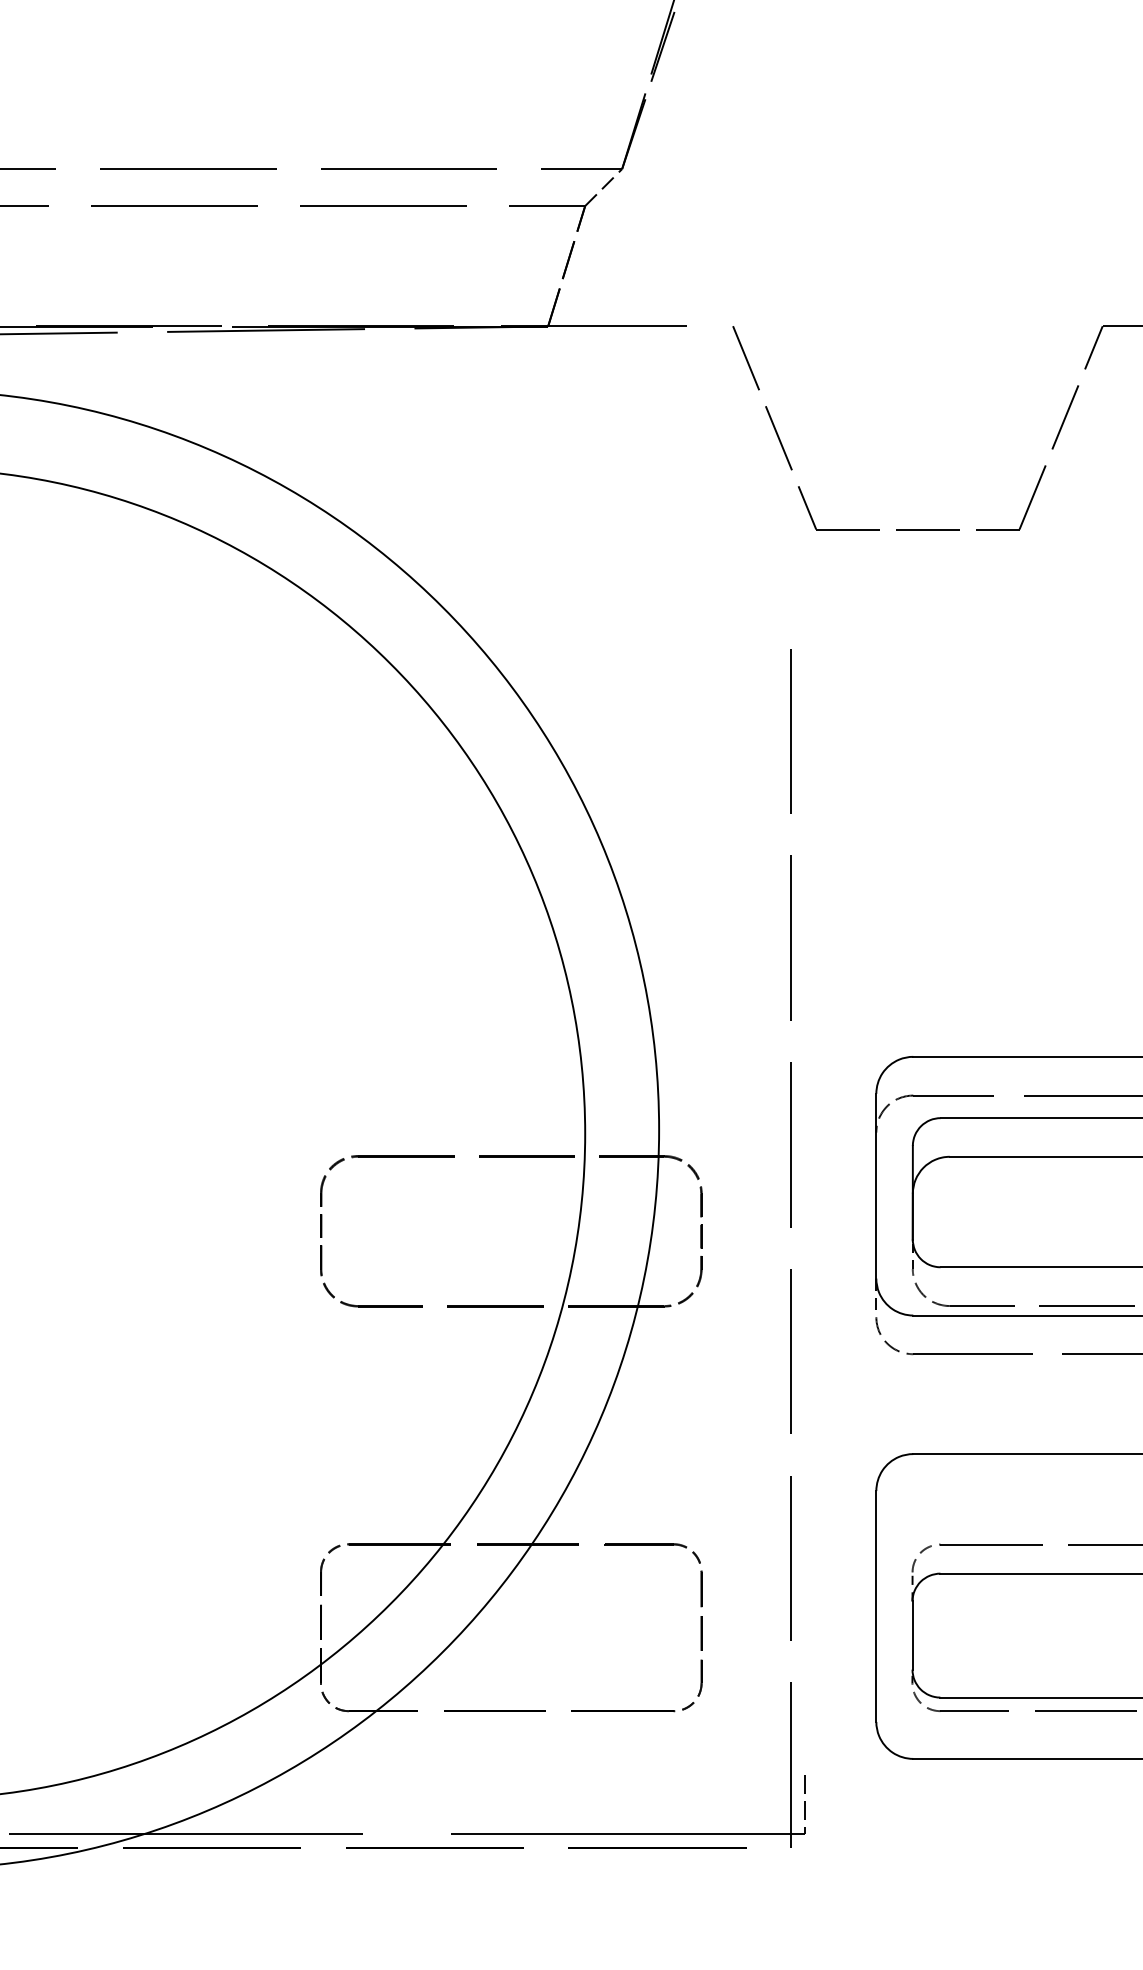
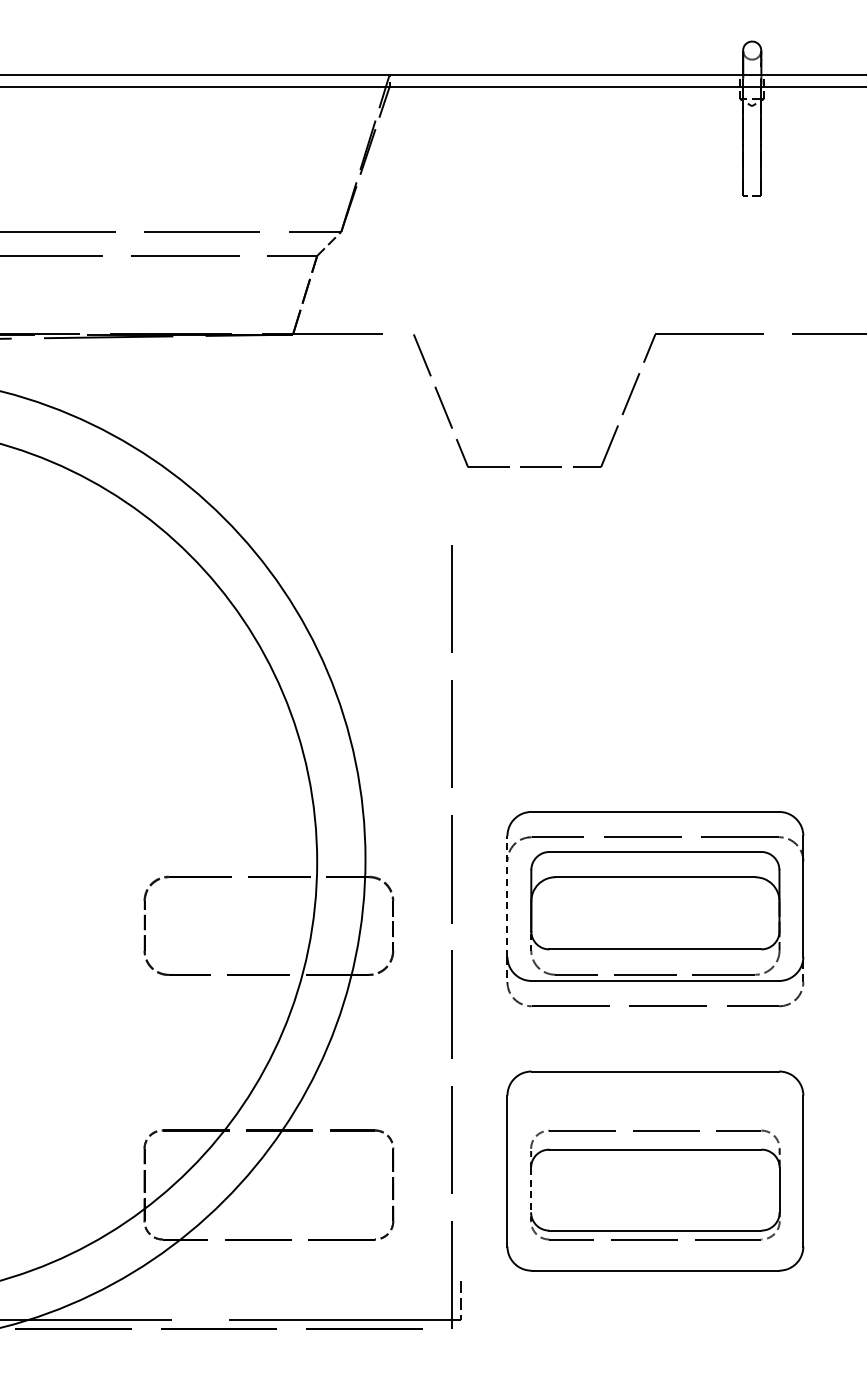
line: (876, 1184) -> (507, 895), solid -> dashed
line: (913, 1636) -> (531, 1190), solid -> dashed

